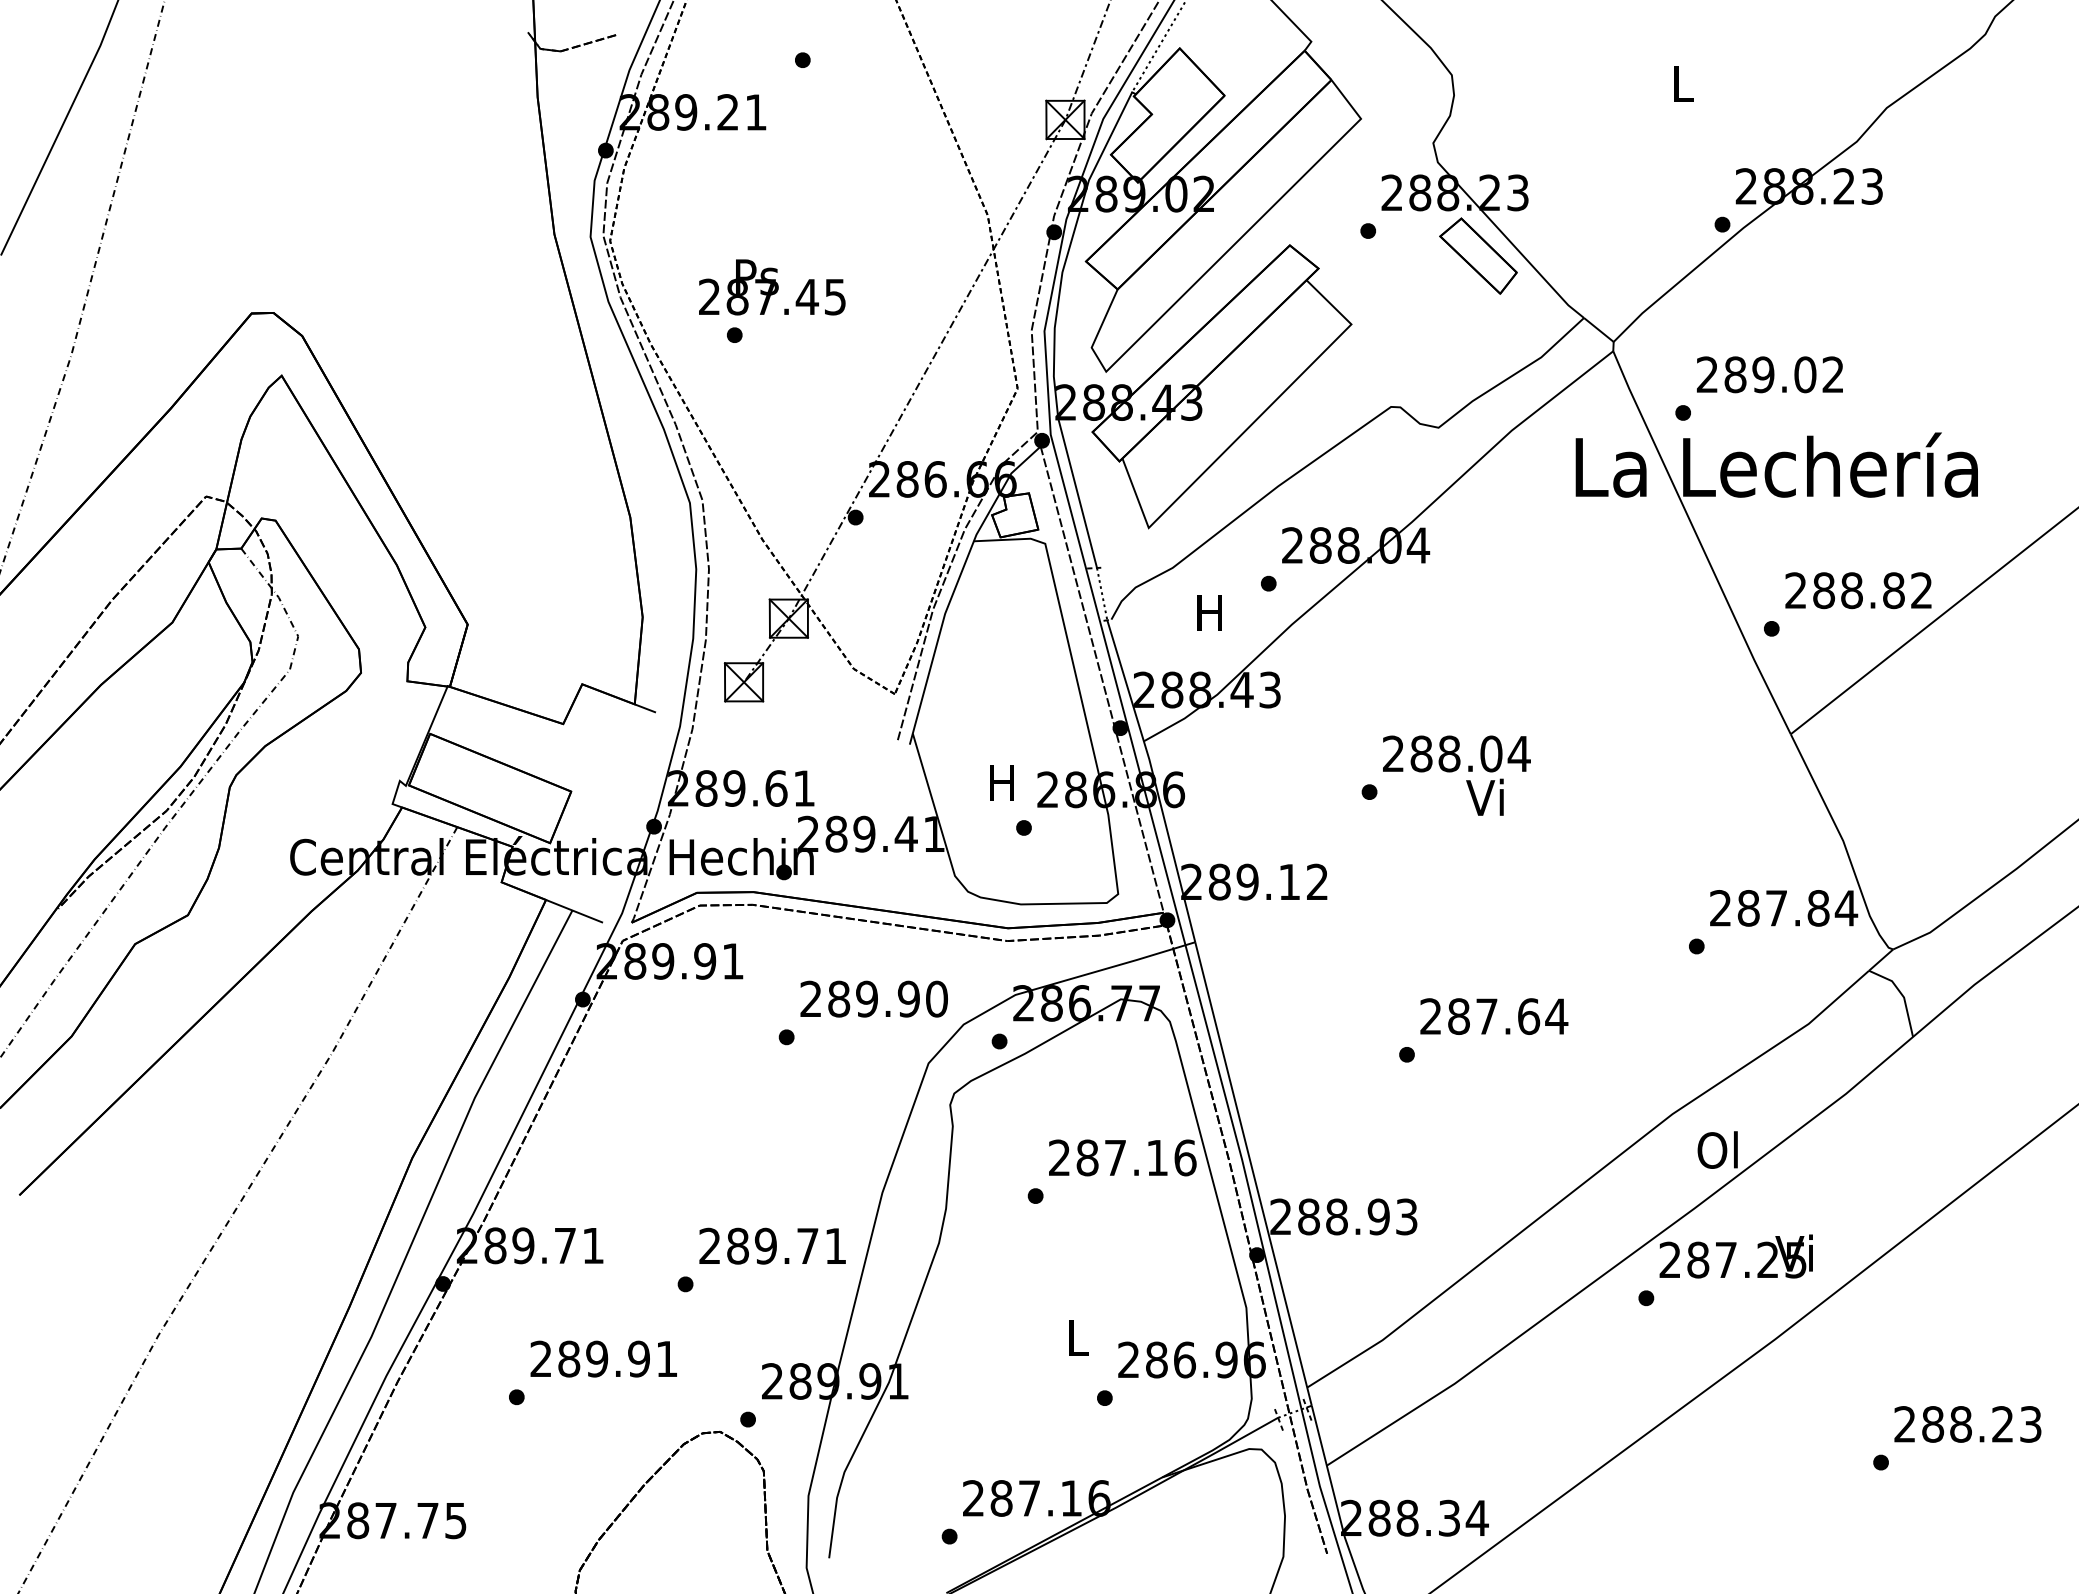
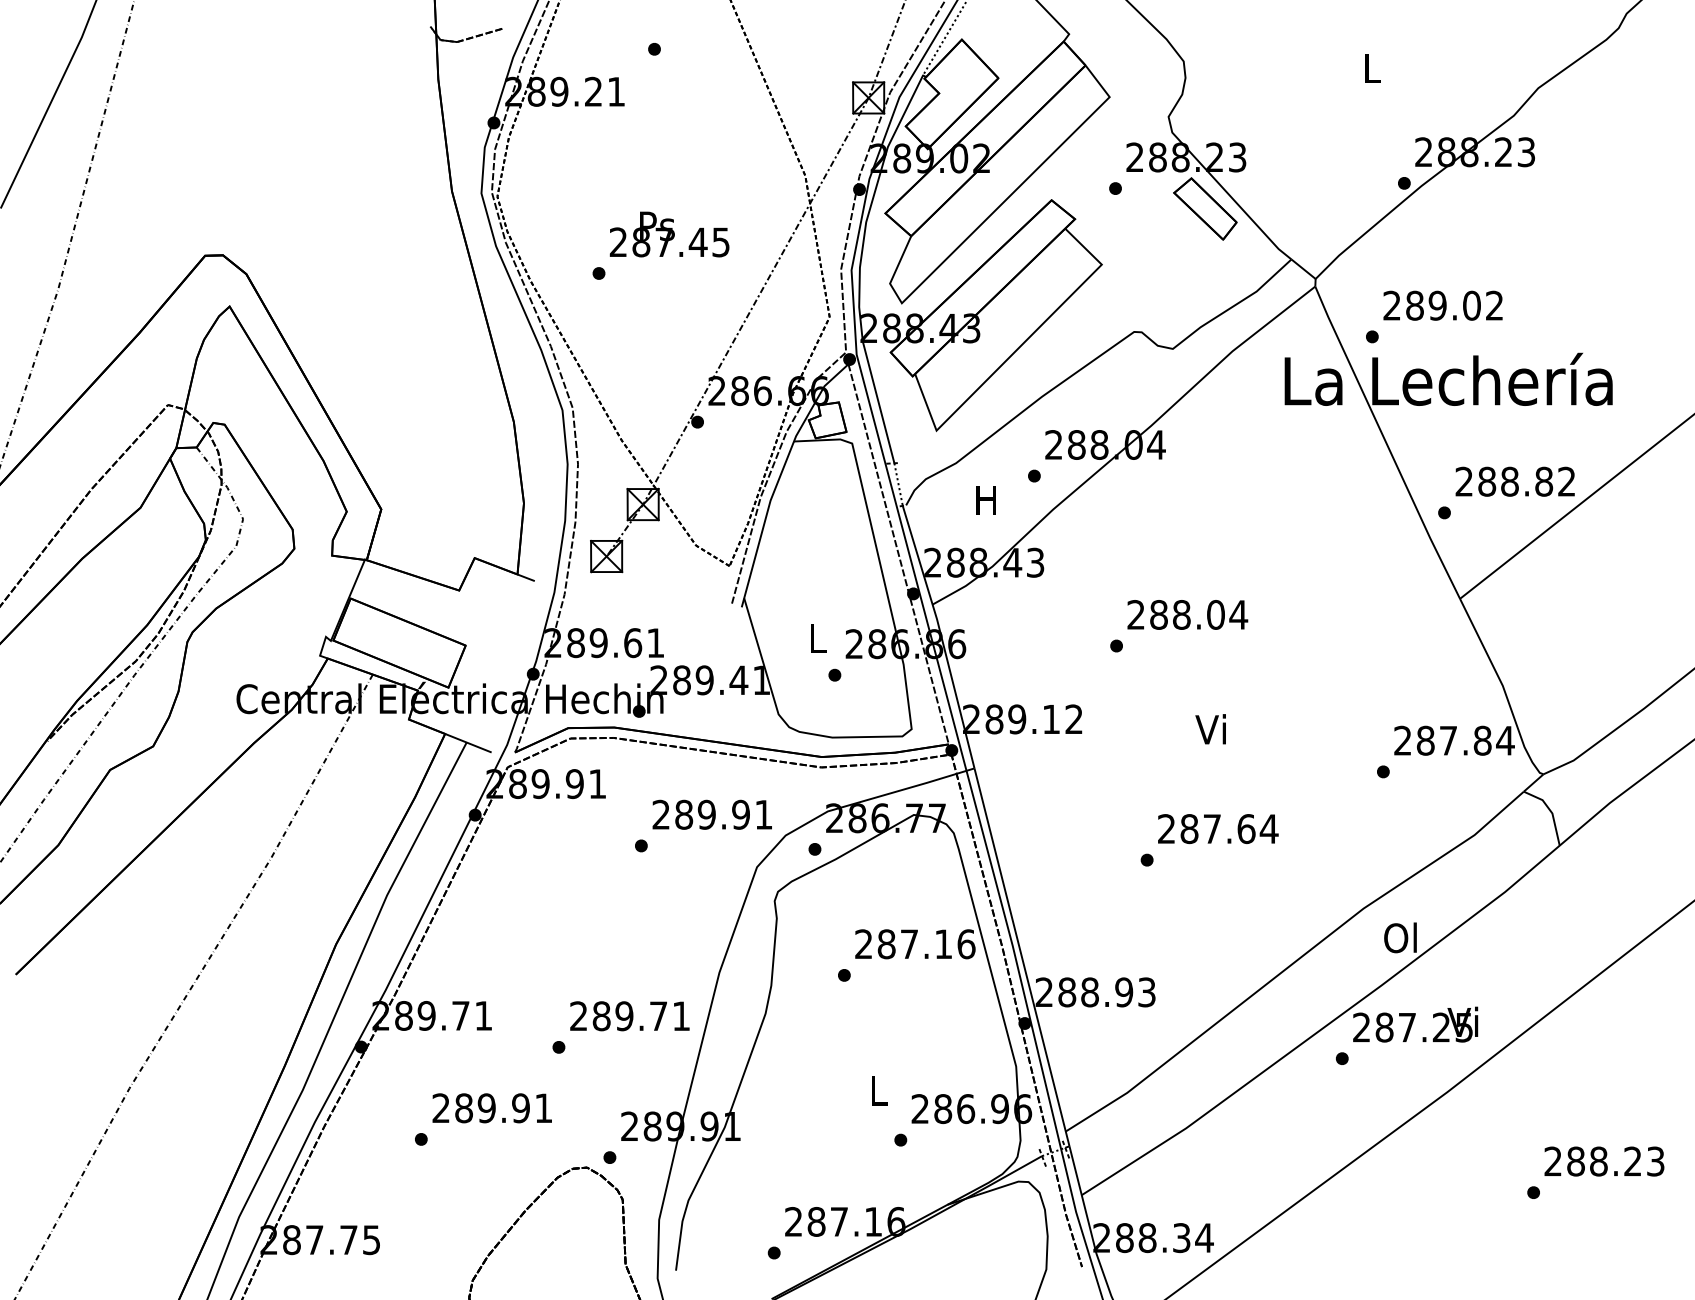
text: (772, 287) -> (669, 234), moved
text: (1001, 782) -> (816, 638), H -> L
text: (1484, 797) -> (1210, 729), moved
text: (936, 998) -> (763, 814), 289.90 -> 289.91

